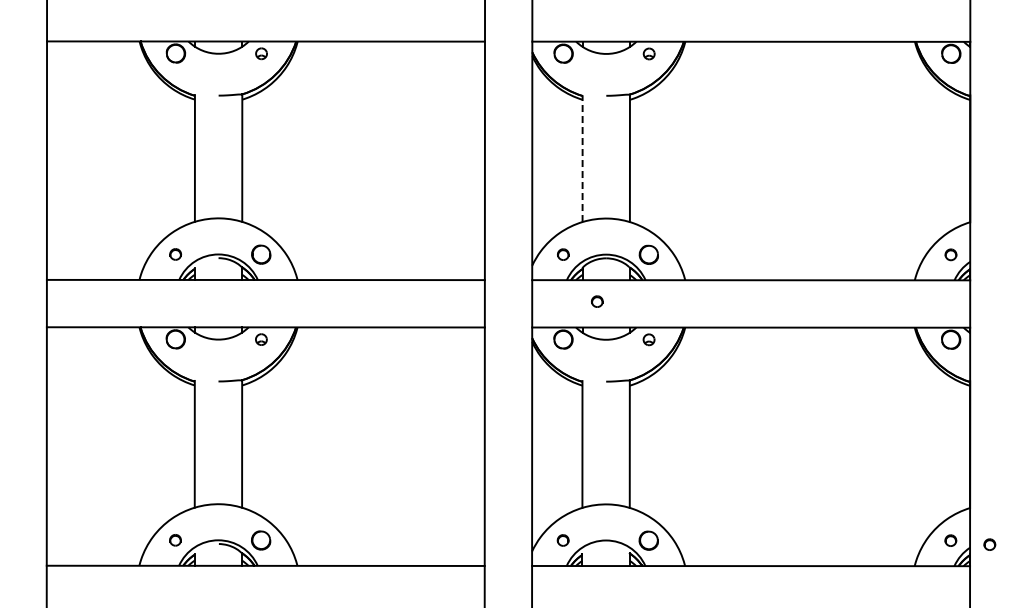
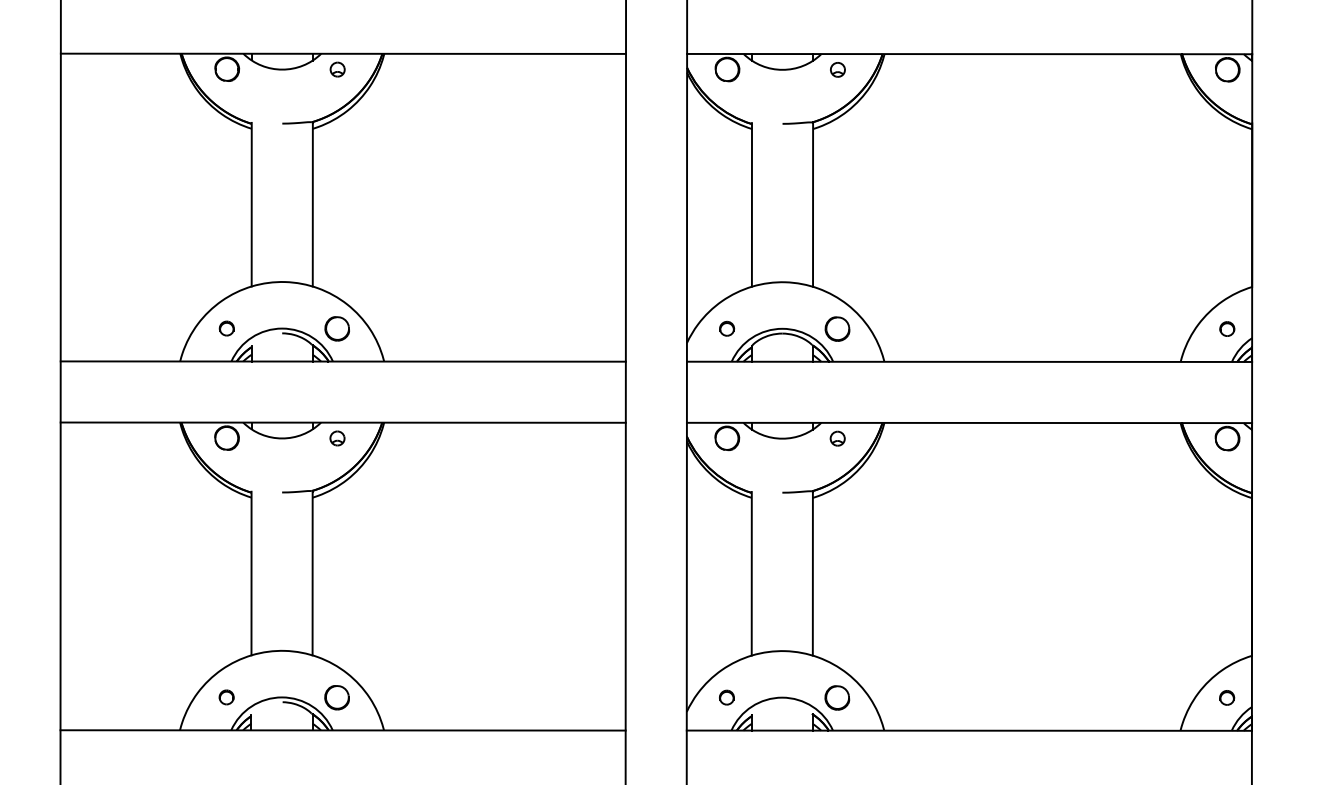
line: (582, 158) -> (751, 204), dashed -> solid
part: (597, 301) -> (771, 389), removed
part: (989, 544) -> (1277, 702), removed

